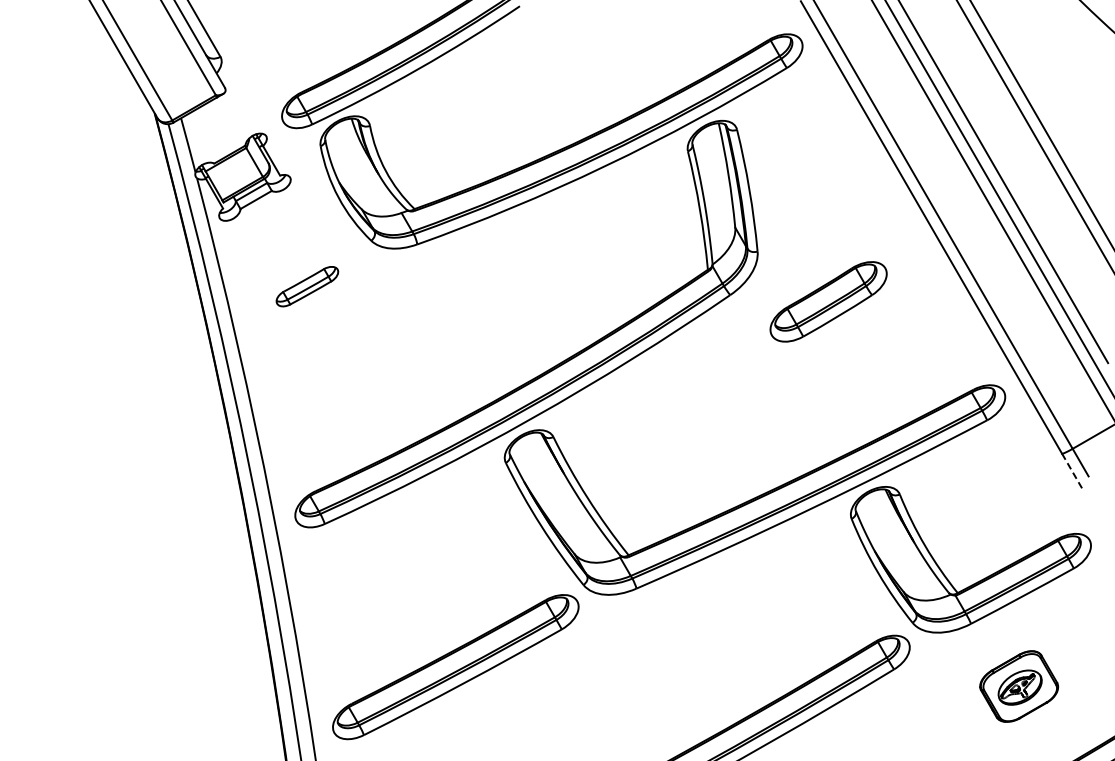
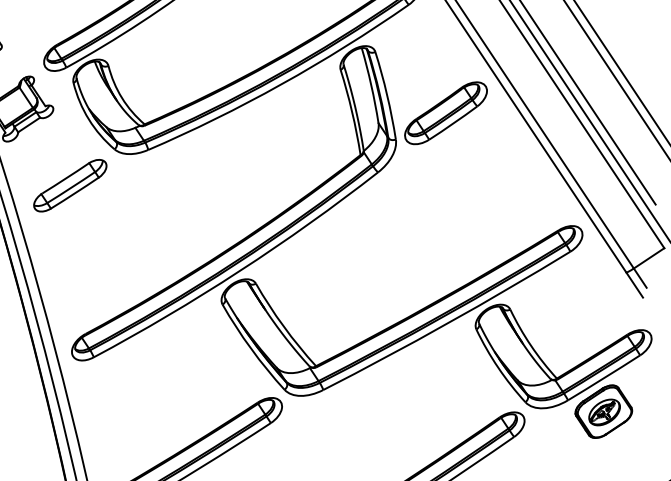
part: (307, 286) -> (70, 185), size x1.67
part: (828, 301) -> (445, 113), moved
line: (1072, 471) -> (634, 284), dashed -> solid
part: (1019, 686) -> (604, 411), moved

